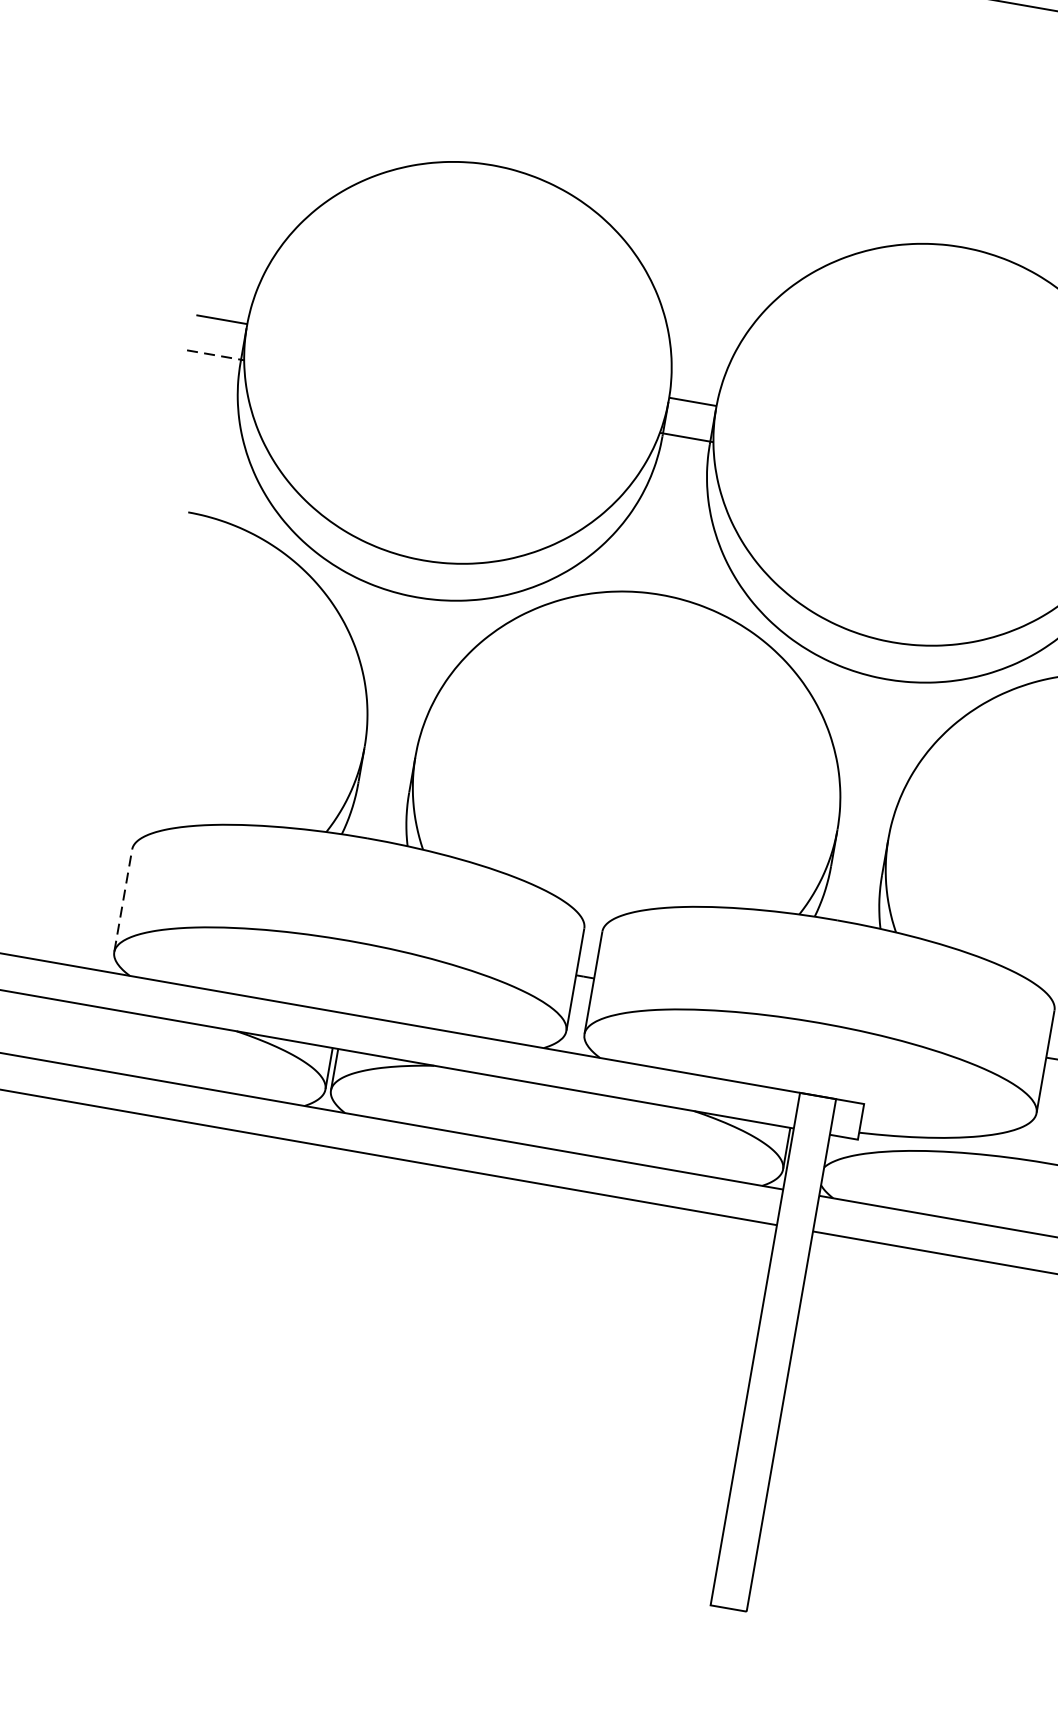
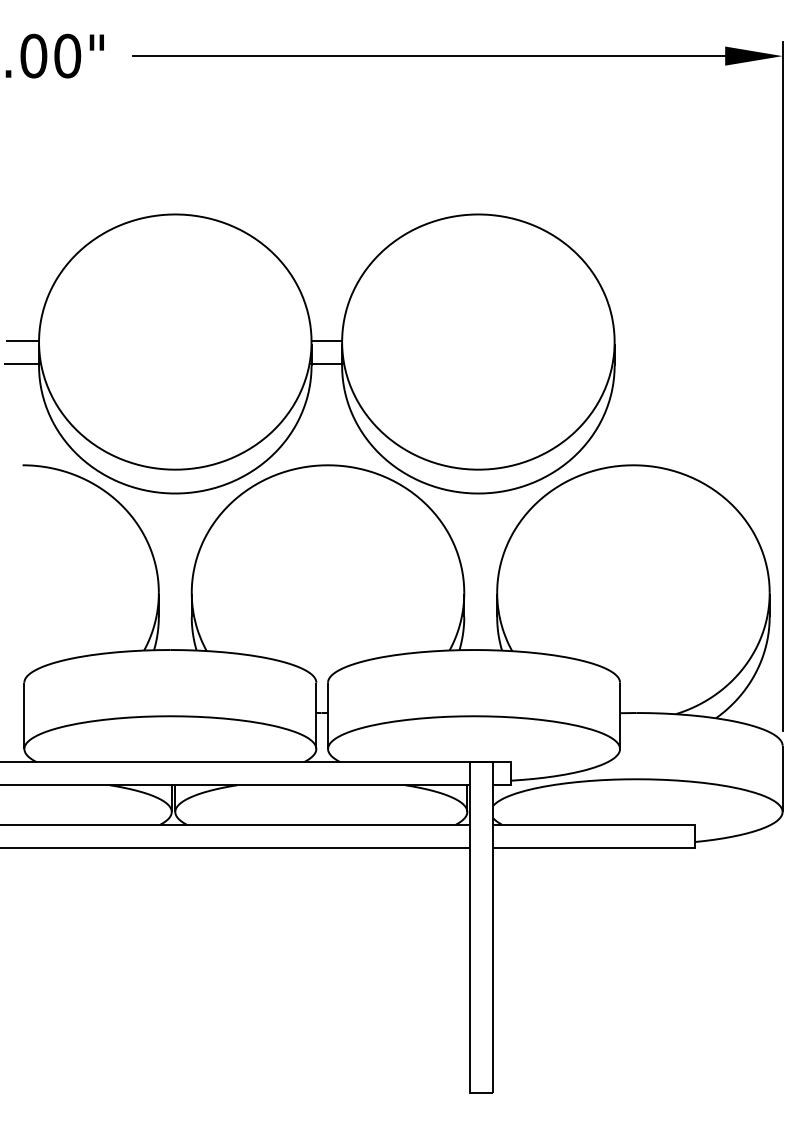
line: (217, 355) -> (23, 363), dashed -> solid
line: (123, 900) -> (24, 715), dashed -> solid

